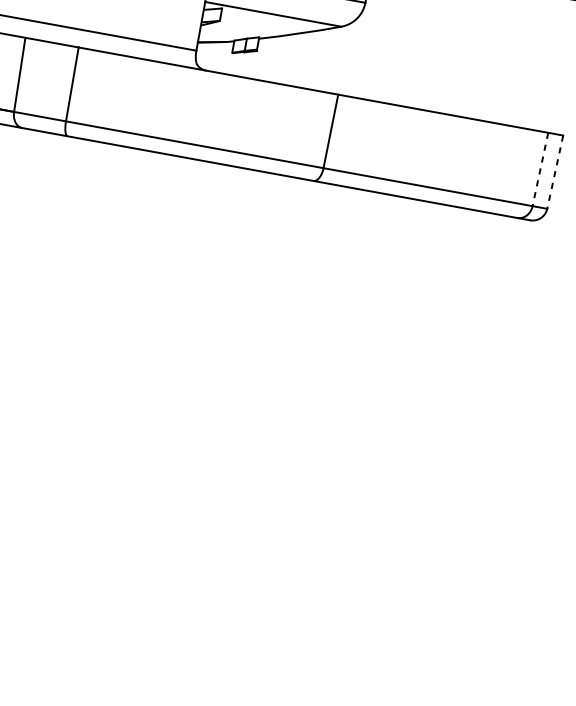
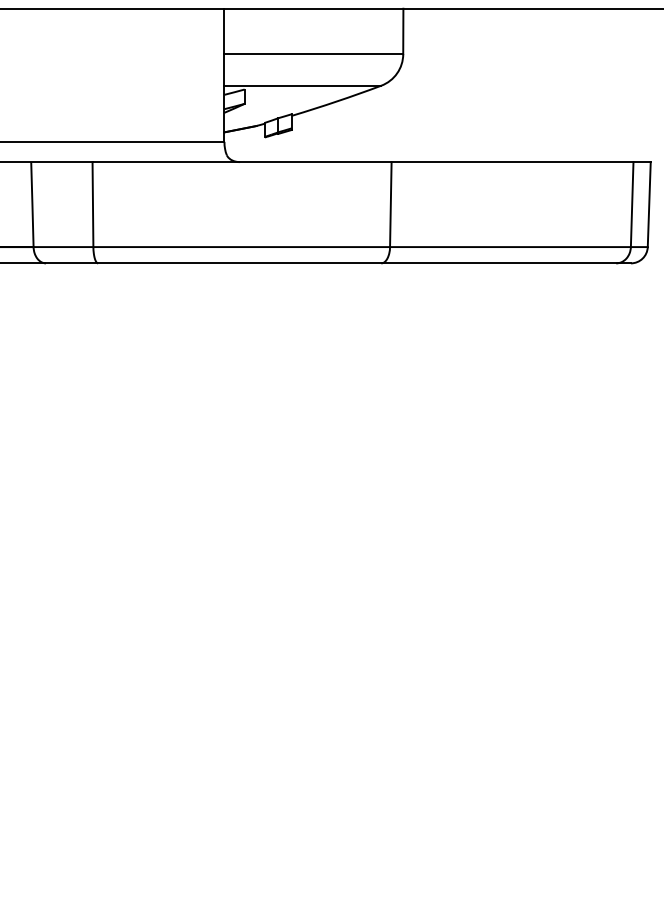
line: (540, 169) -> (632, 204), dashed -> solid
line: (555, 172) -> (649, 204), dashed -> solid

